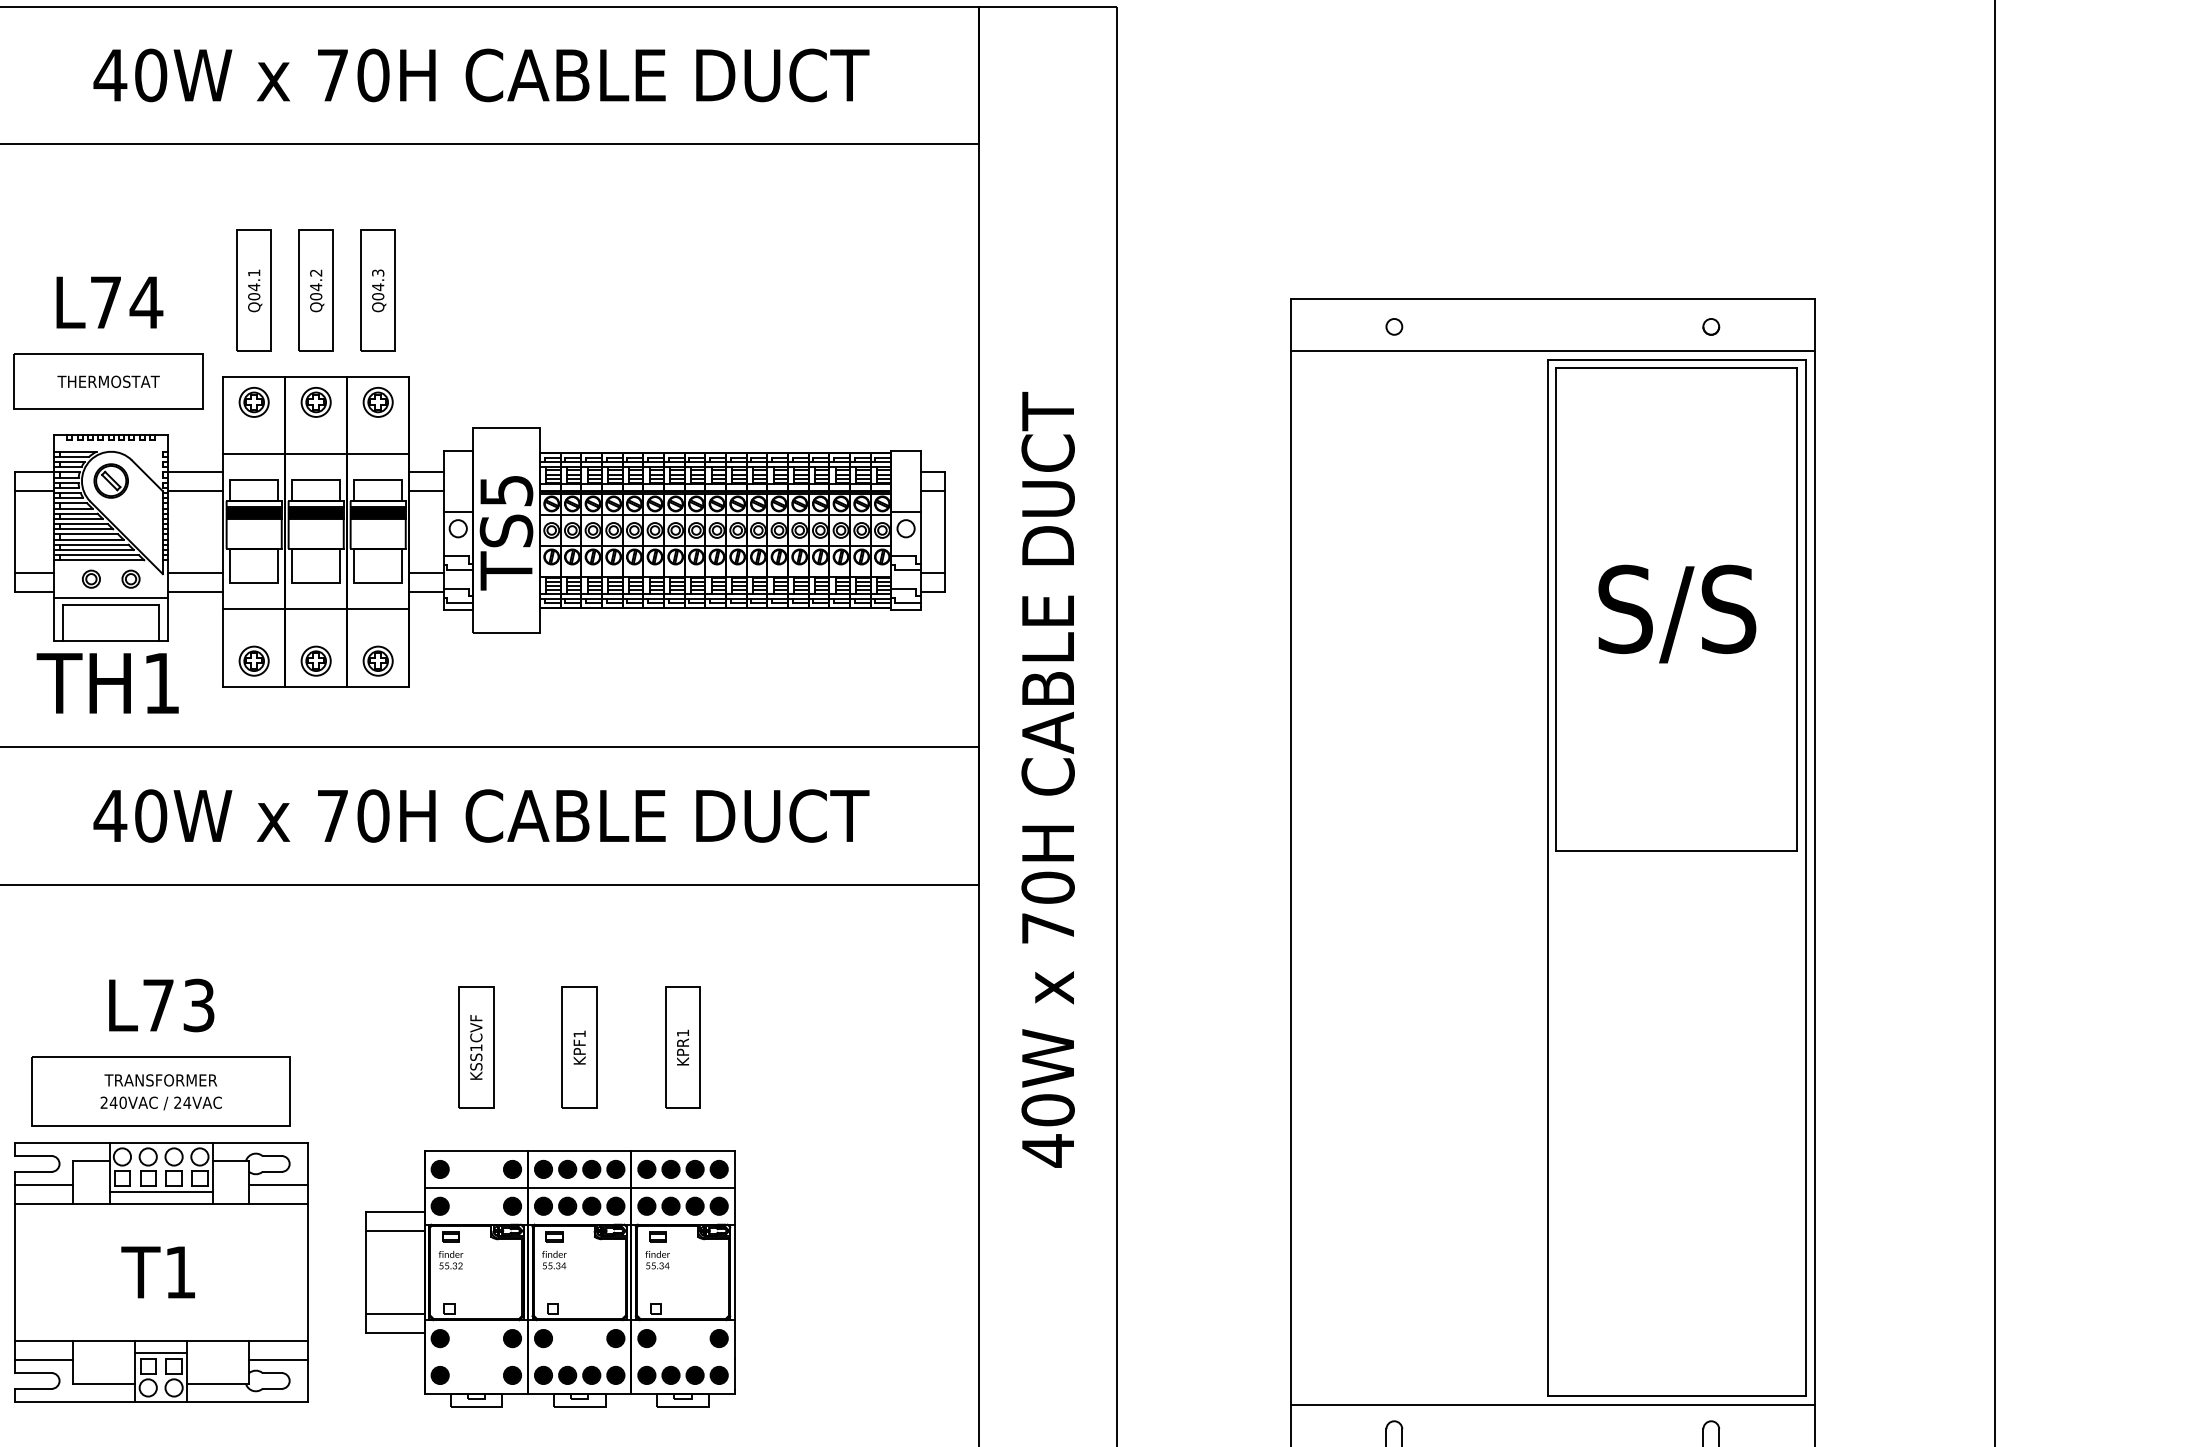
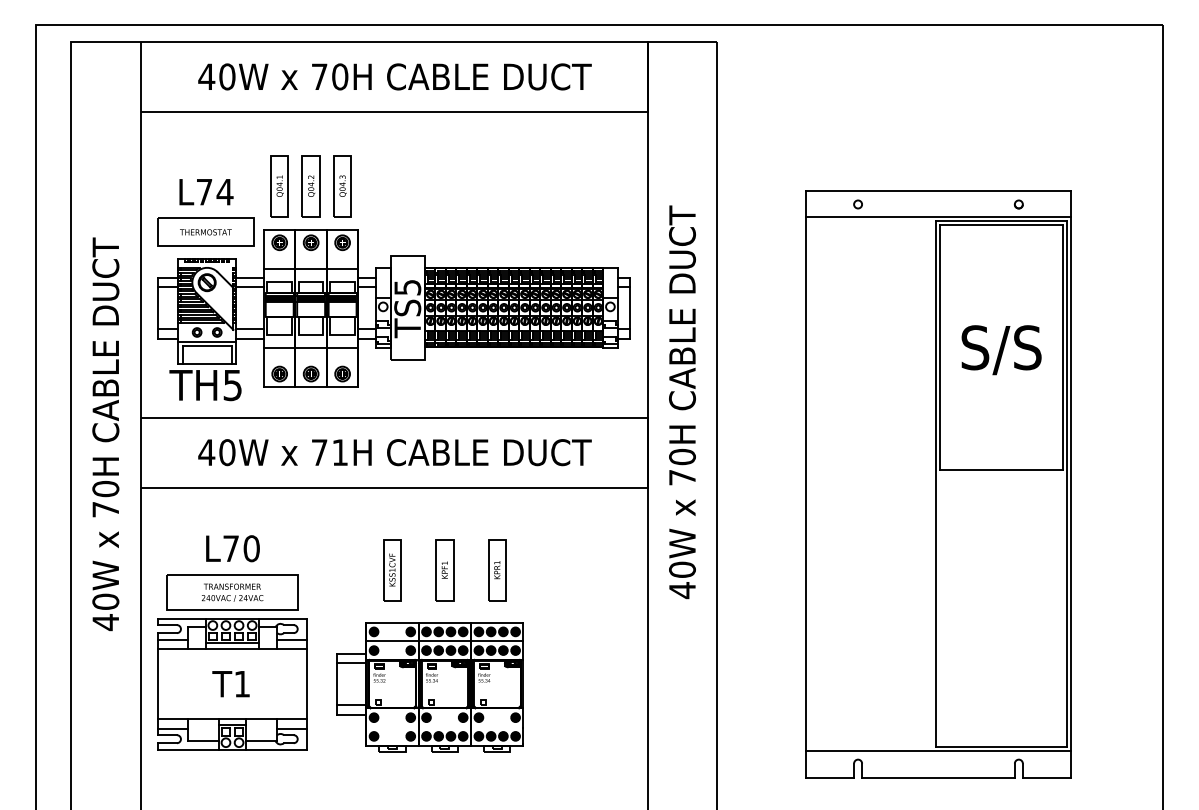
text: (161, 683) -> (232, 385), TH1 -> TH5
text: (1048, 780) -> (682, 402), moved
text: (374, 815) -> (340, 452), 70H -> 71H
text: (198, 1005) -> (251, 548), L73 -> L70

